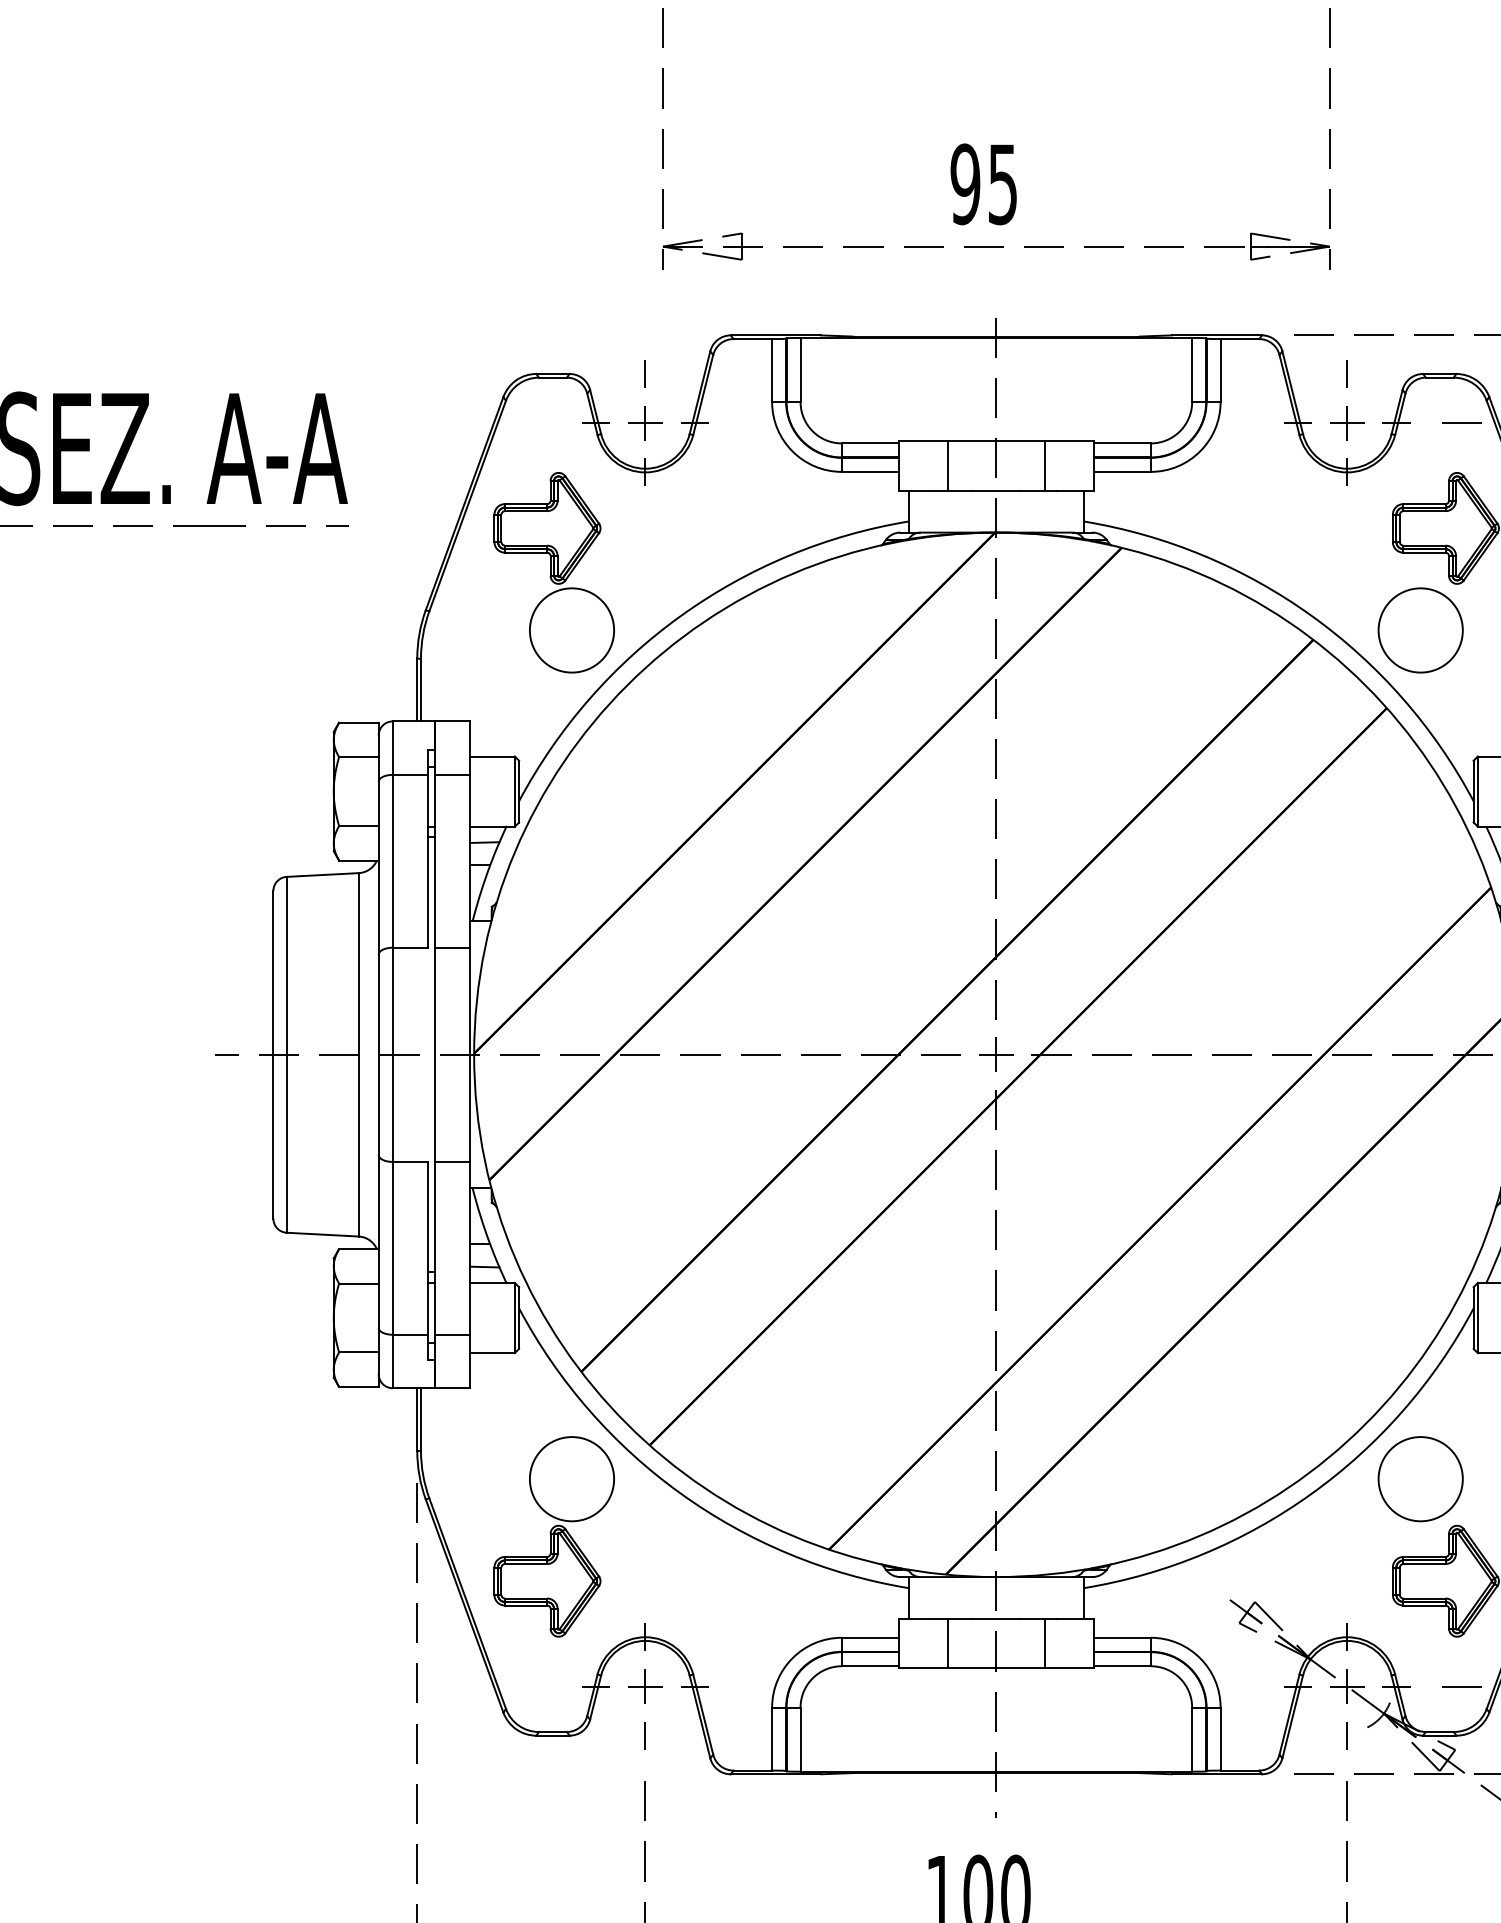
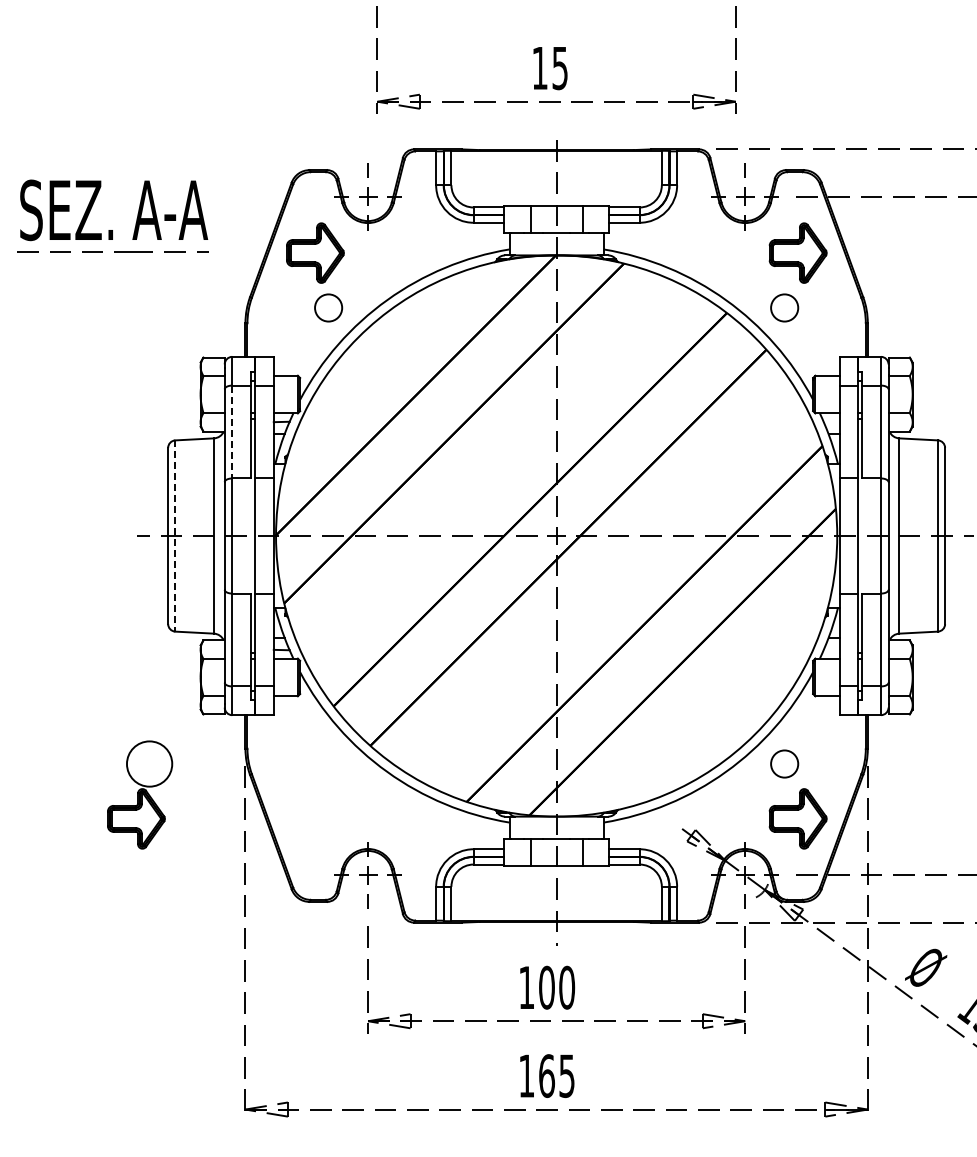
text: (964, 184) -> (539, 68), 95 -> 15
circle: (571, 629) -> (328, 307), size x0.6
circle: (1420, 629) -> (784, 307), size x0.6
line: (393, 862) -> (232, 432), solid -> dashed
line: (287, 1055) -> (175, 536), solid -> dashed
circle: (1420, 1478) -> (784, 763), size x0.6
part: (555, 1535) -> (140, 794), moved

